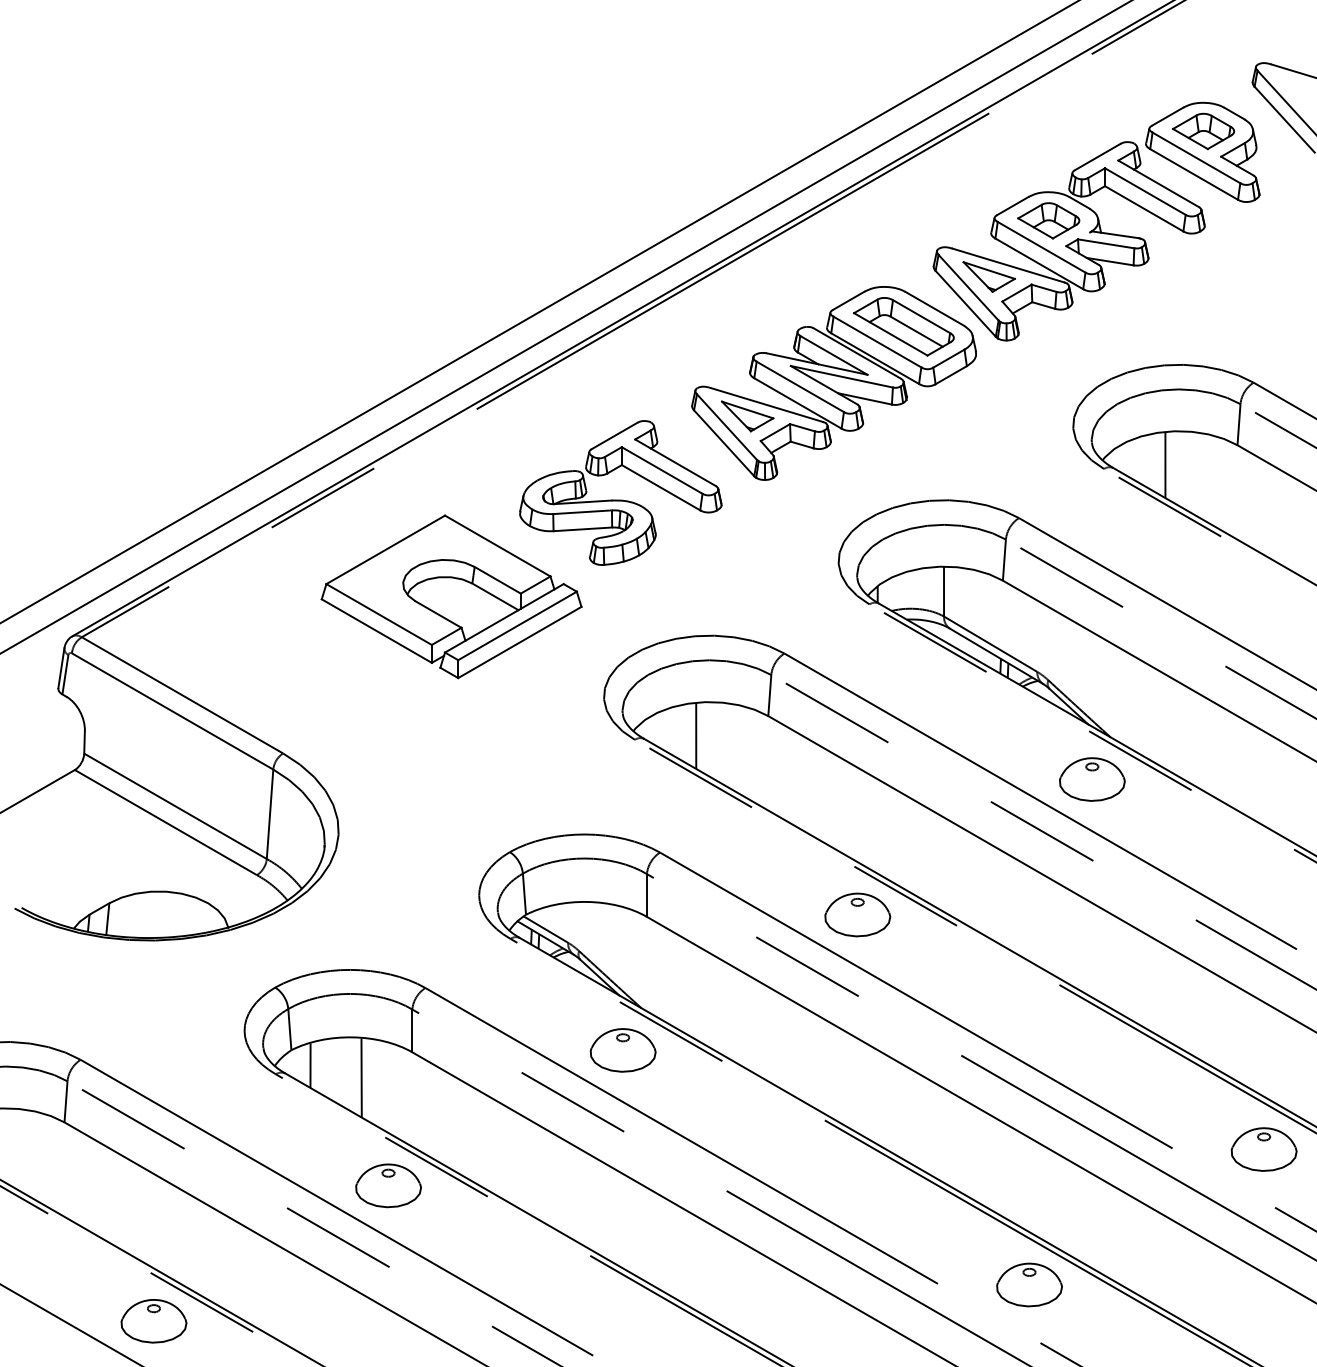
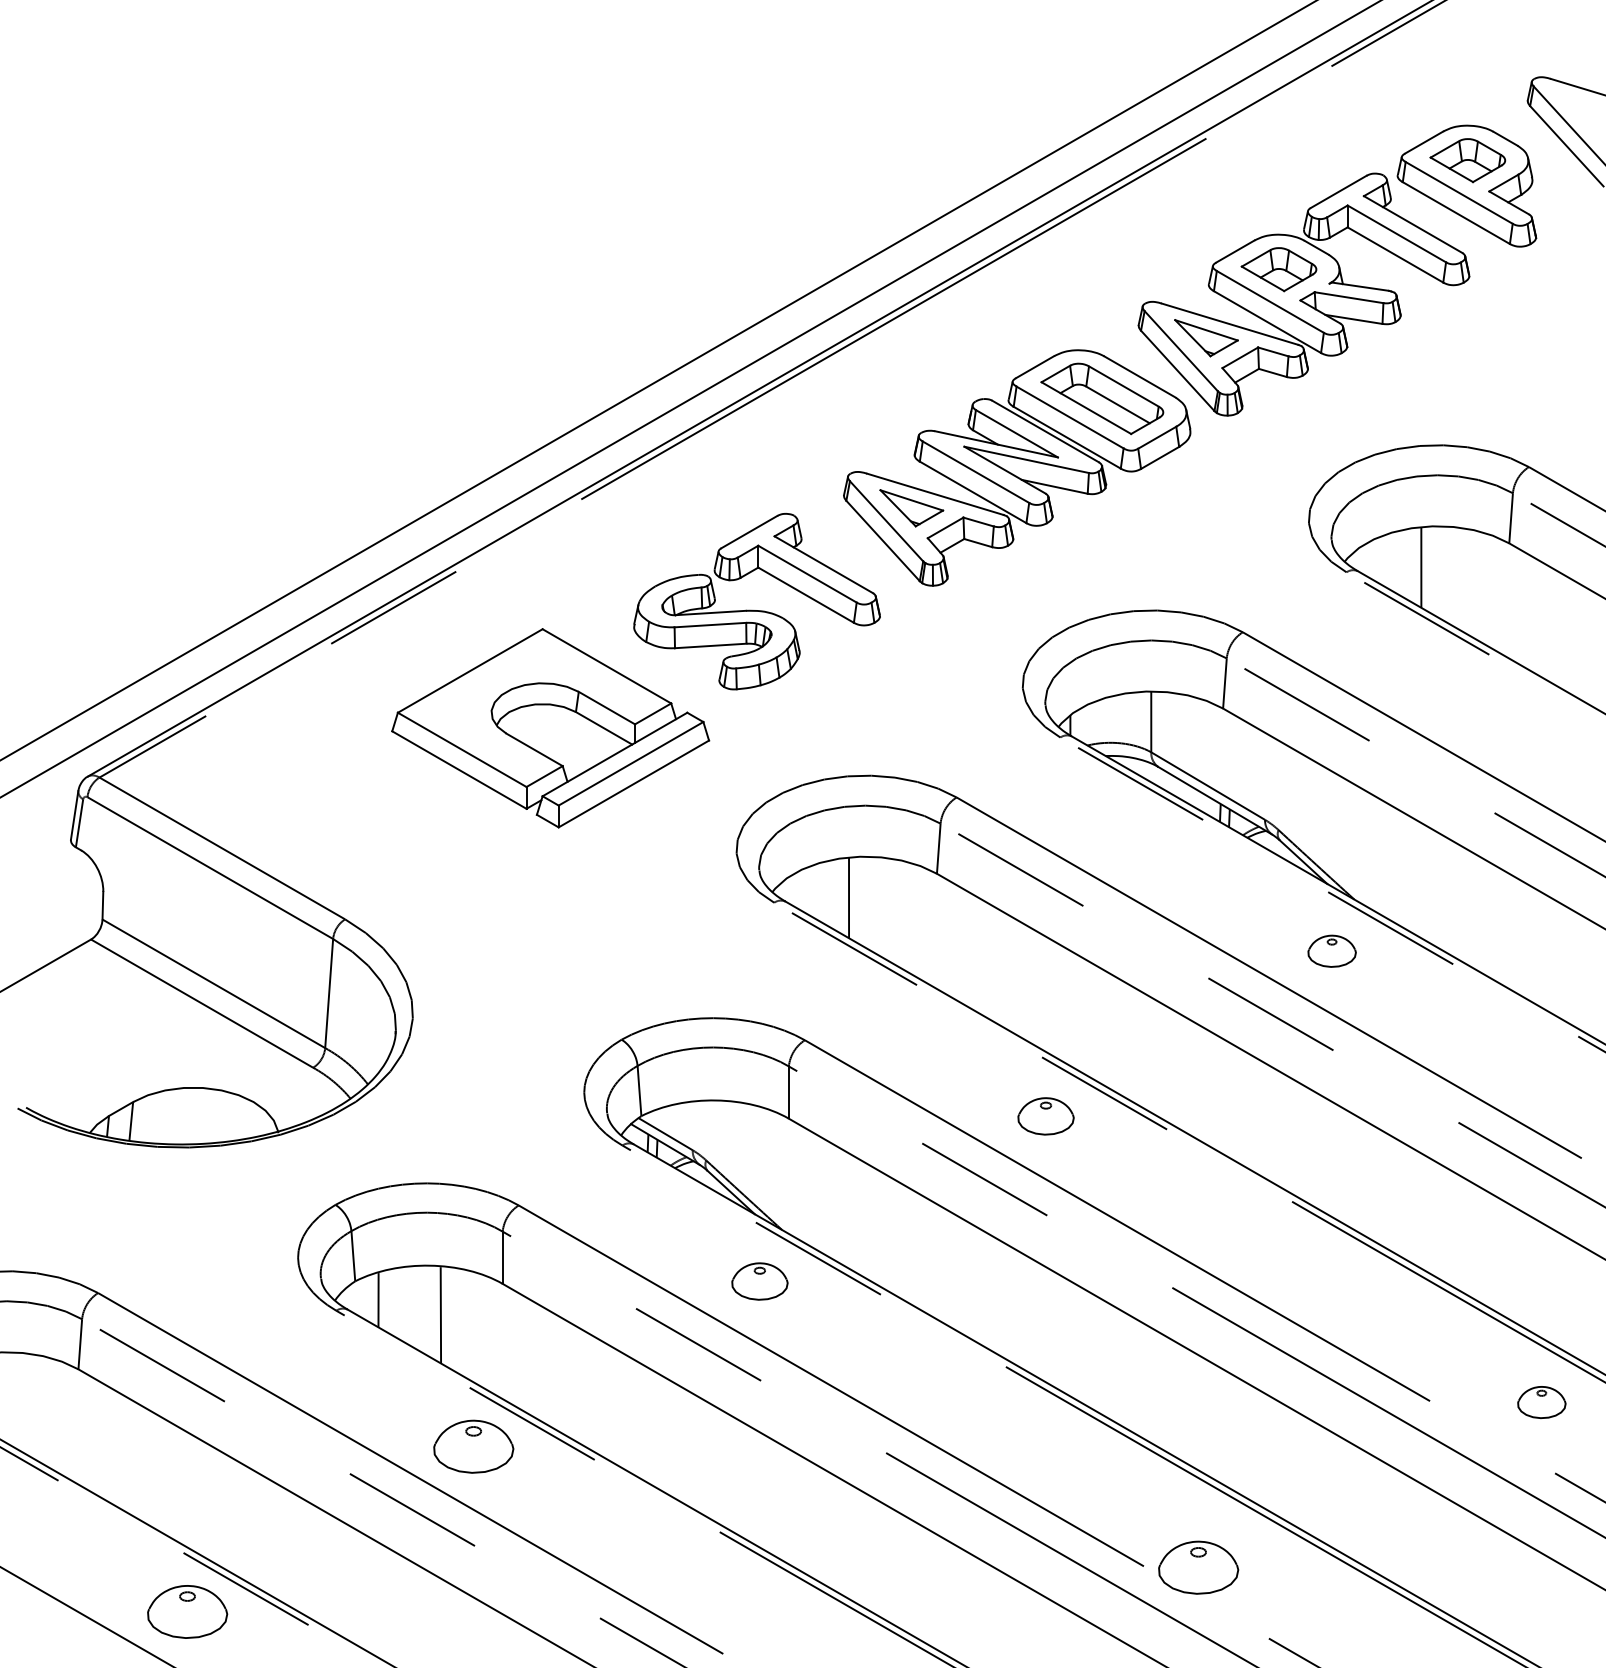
part: (1091, 779) -> (1331, 951), size x0.6
part: (857, 915) -> (1045, 1116), size x0.7
part: (622, 1050) -> (759, 1281), size x0.7
part: (1263, 1149) -> (1541, 1402), size x0.6
part: (1029, 1284) -> (1198, 1567), moved

